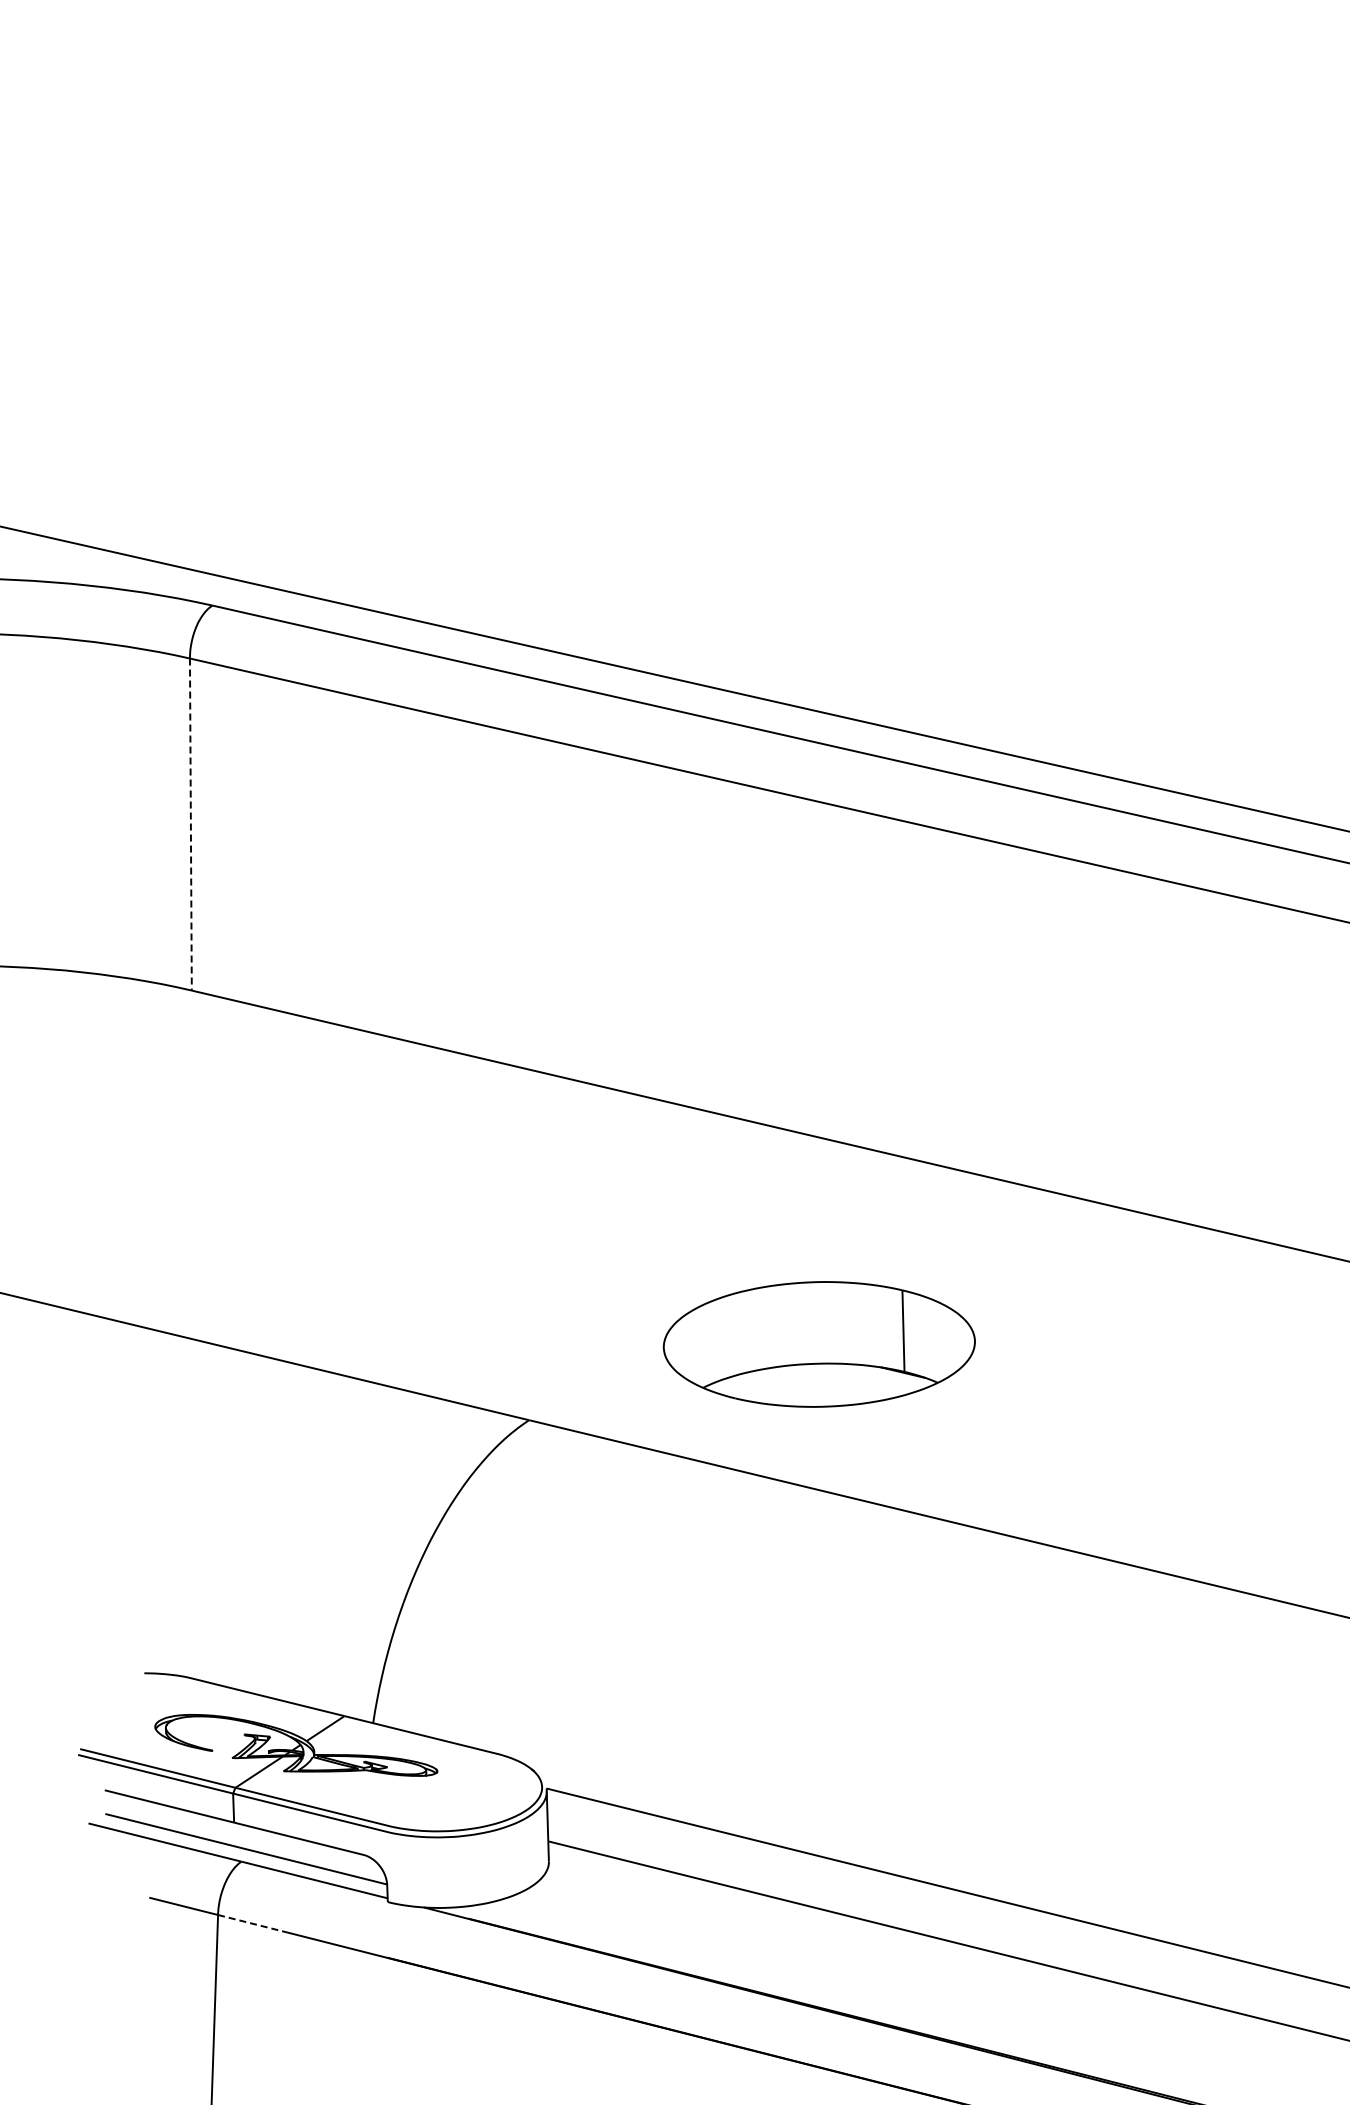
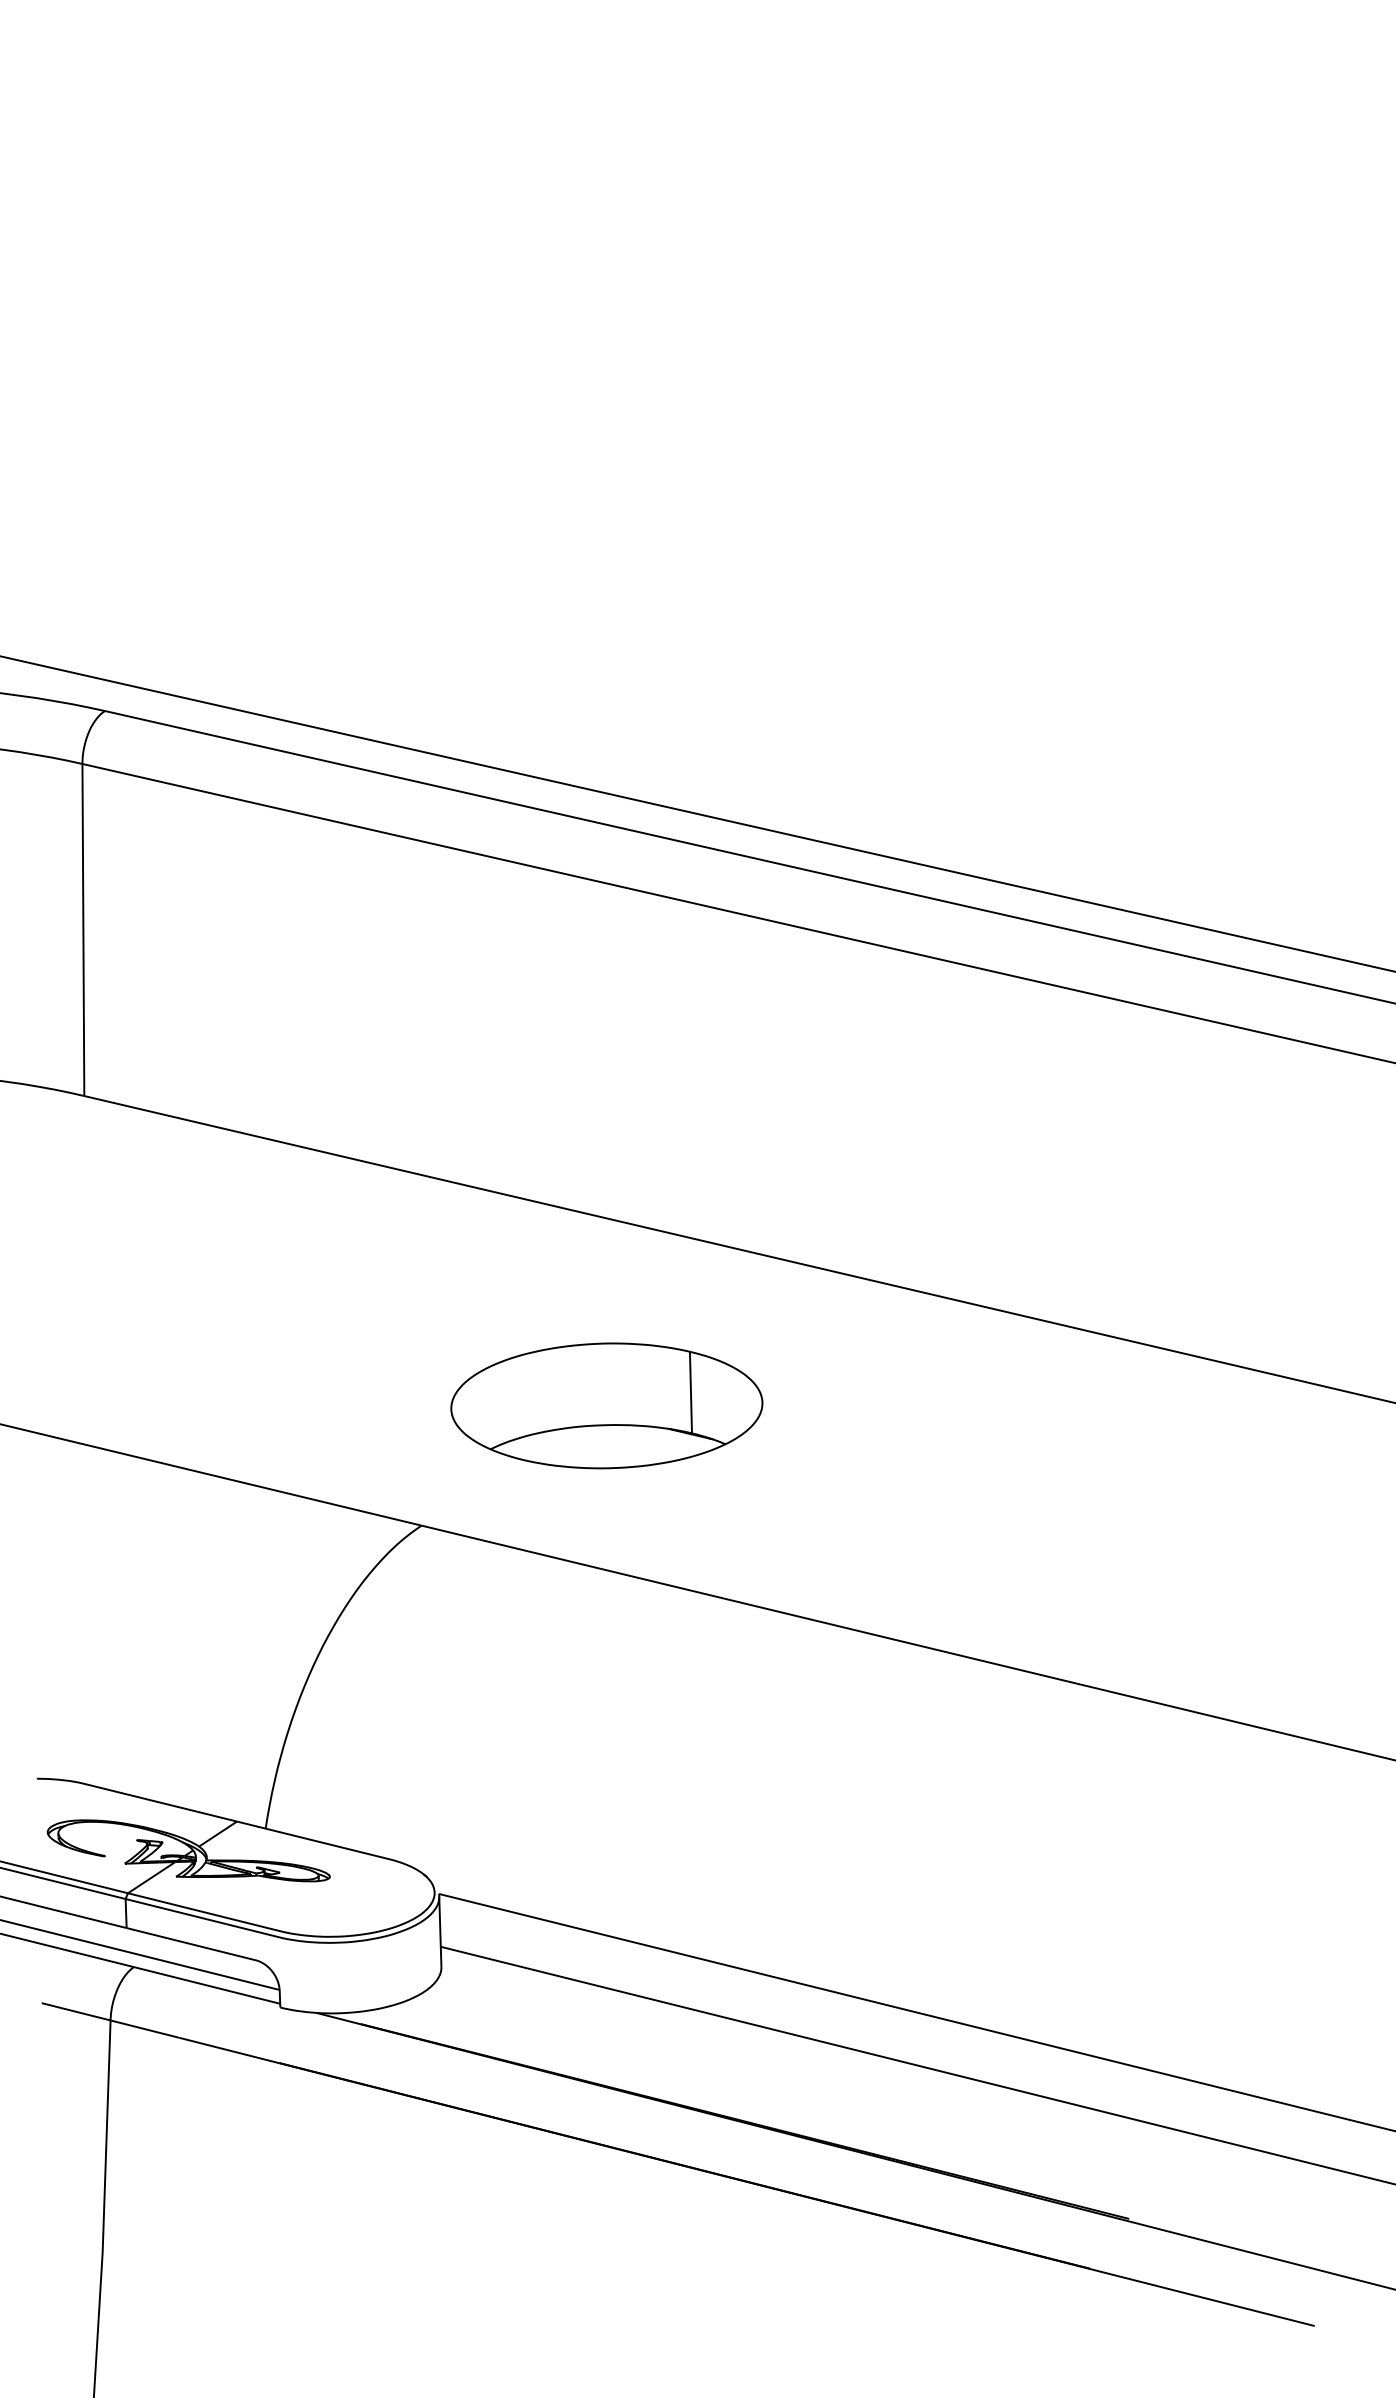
line: (191, 825) -> (83, 930), dashed -> solid
part: (819, 1344) -> (606, 1405), moved
line: (253, 1924) -> (145, 2029), dashed -> solid

